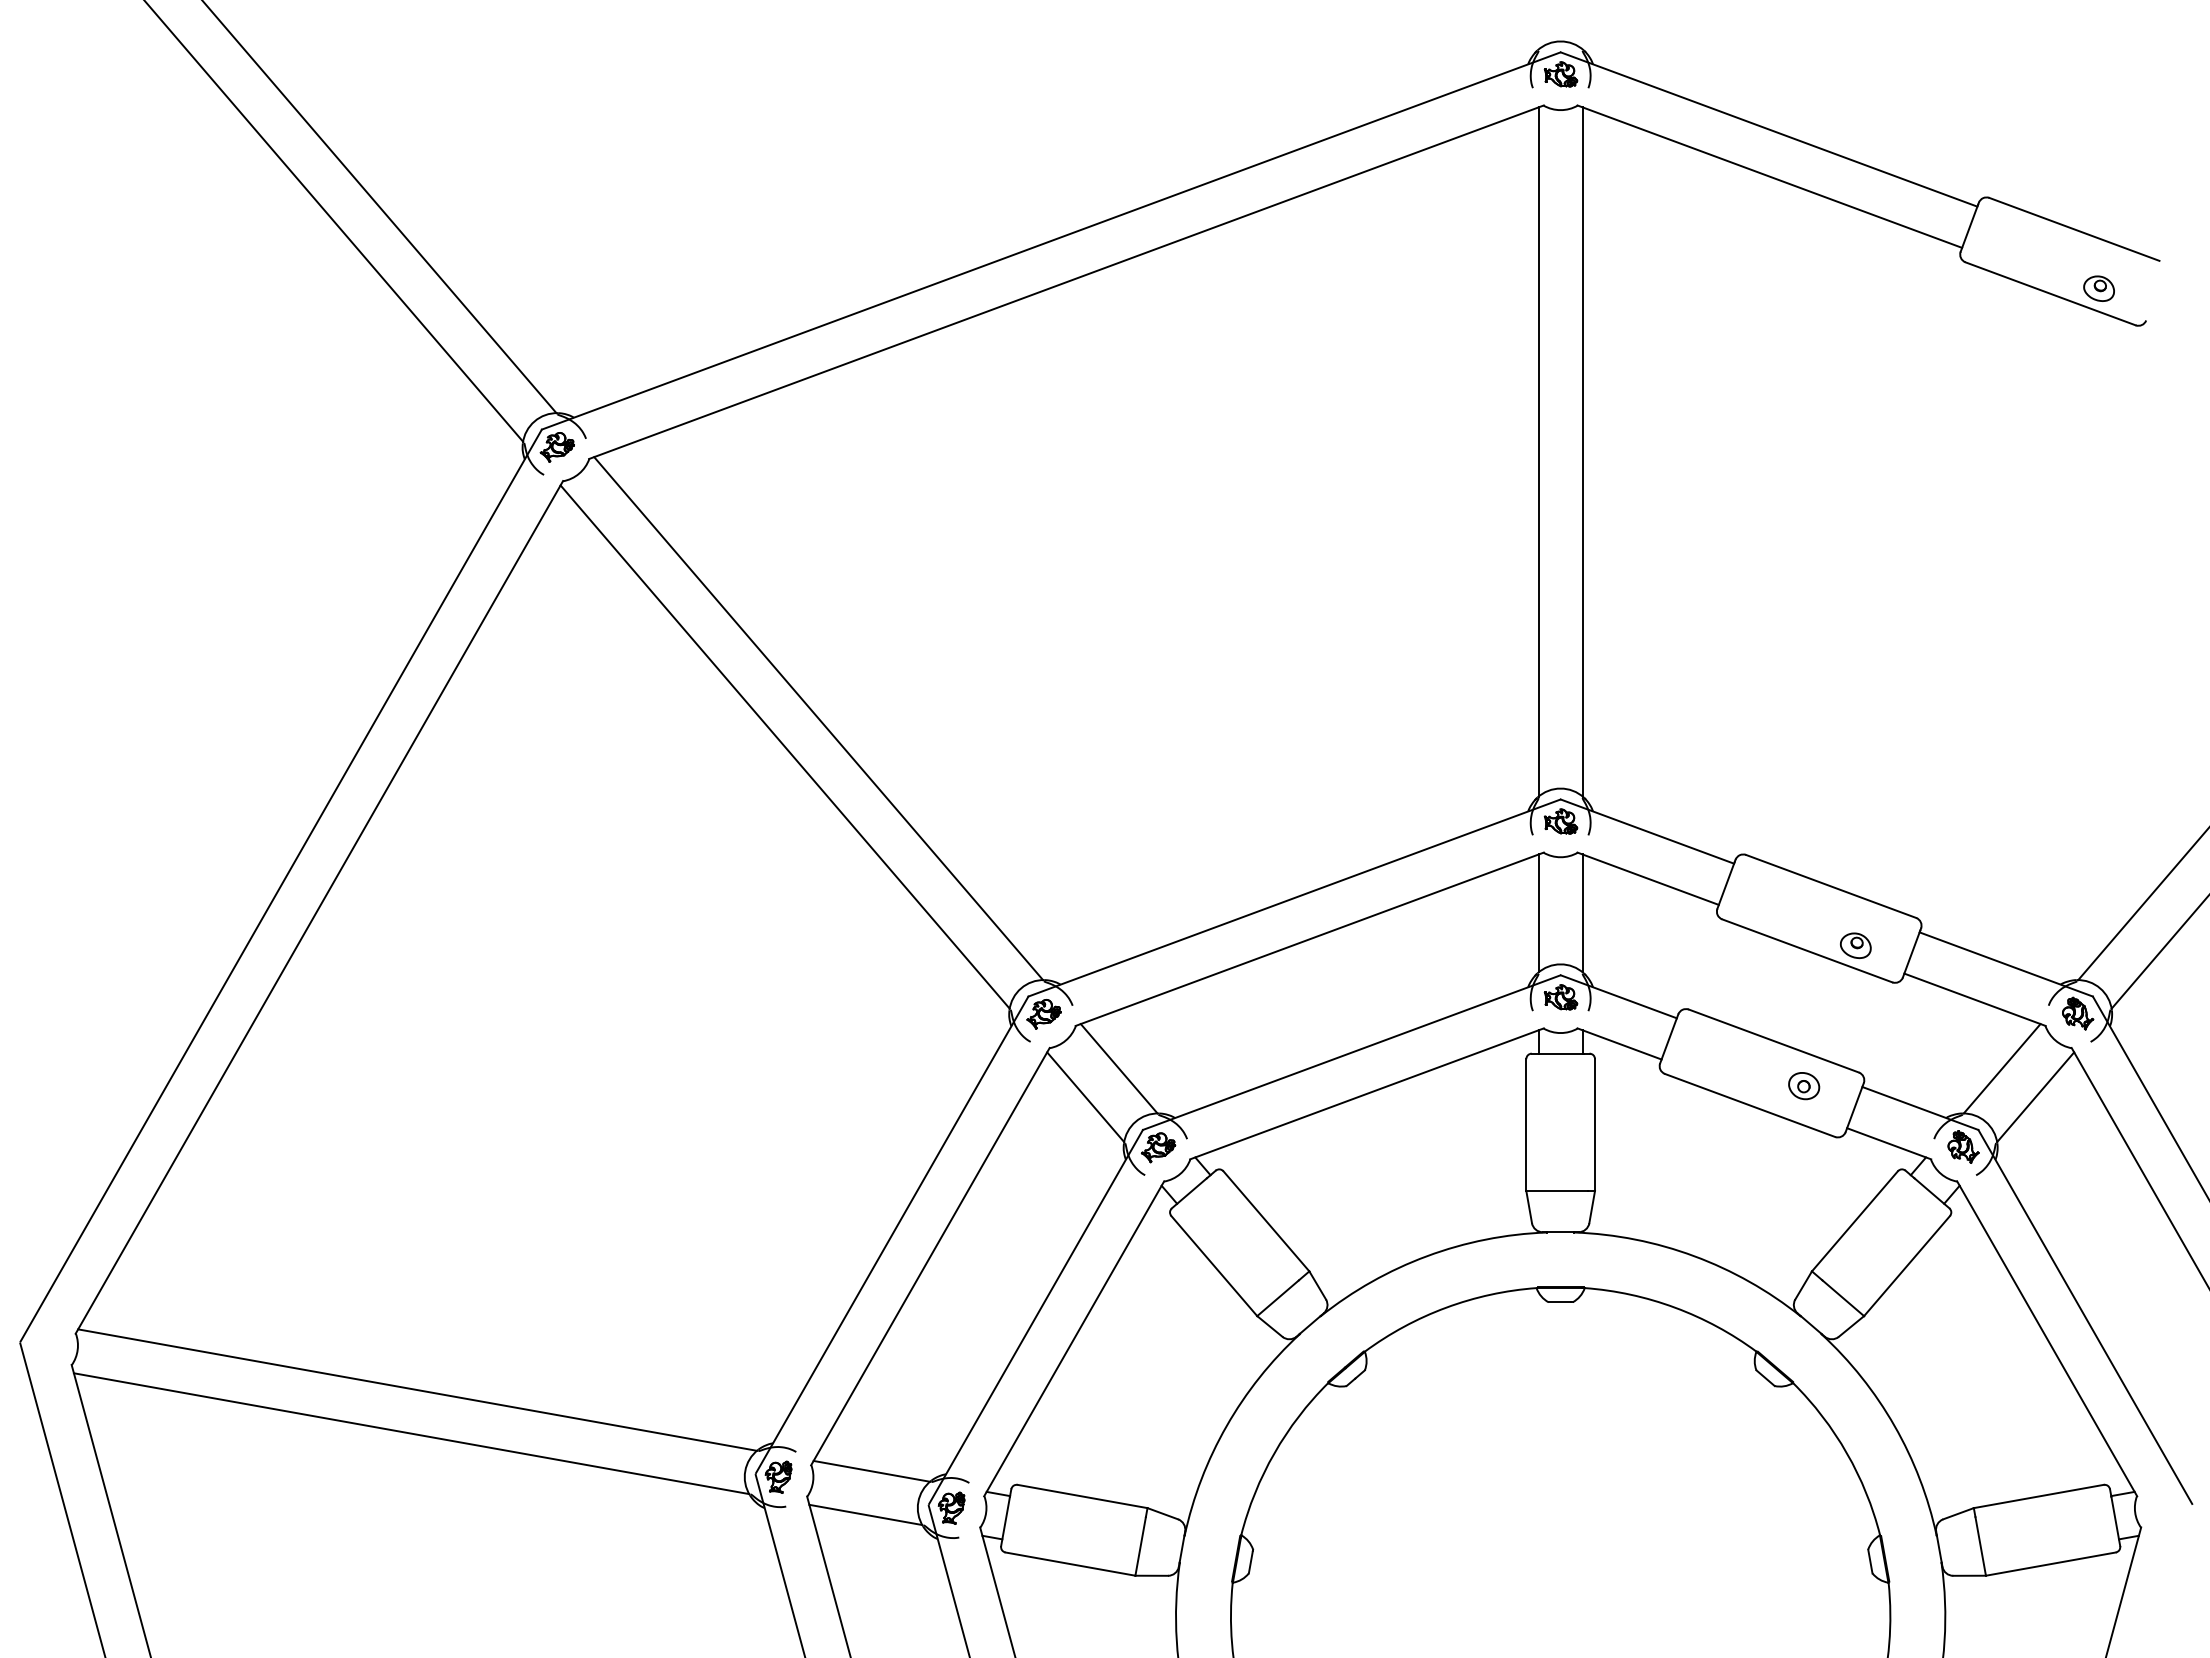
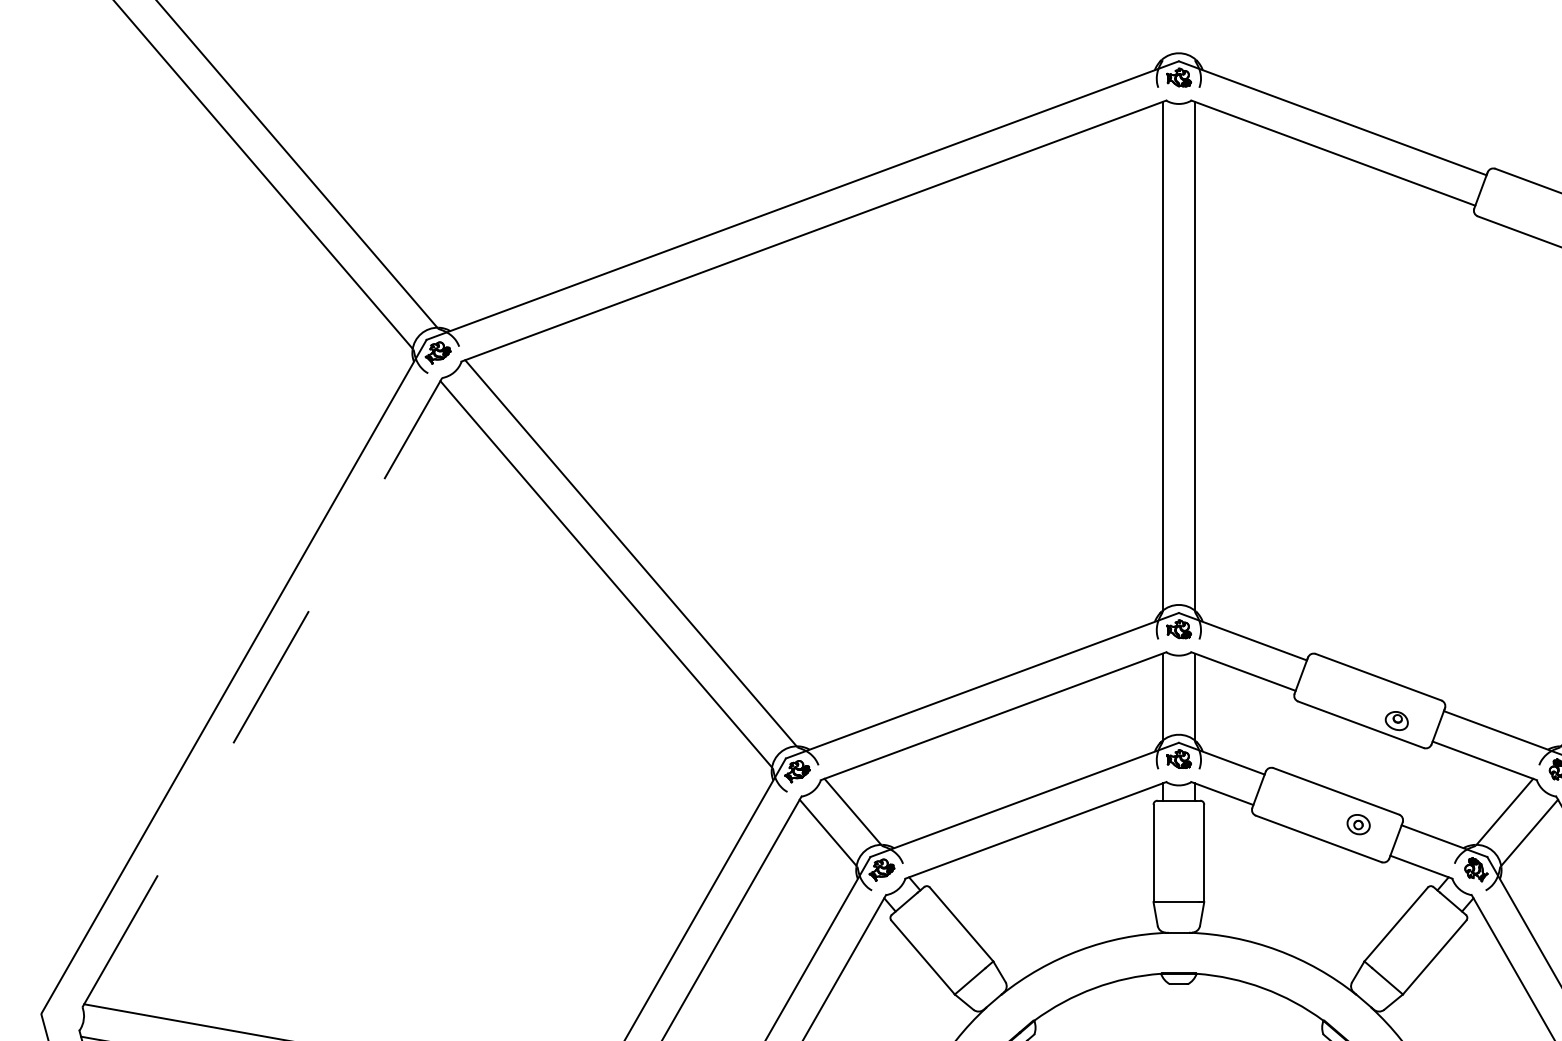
line: (319, 906) -> (262, 692), solid -> dashed

